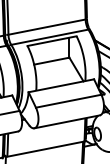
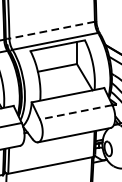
line: (46, 27) -> (51, 30), solid -> dashed
line: (68, 101) -> (75, 112), solid -> dashed

